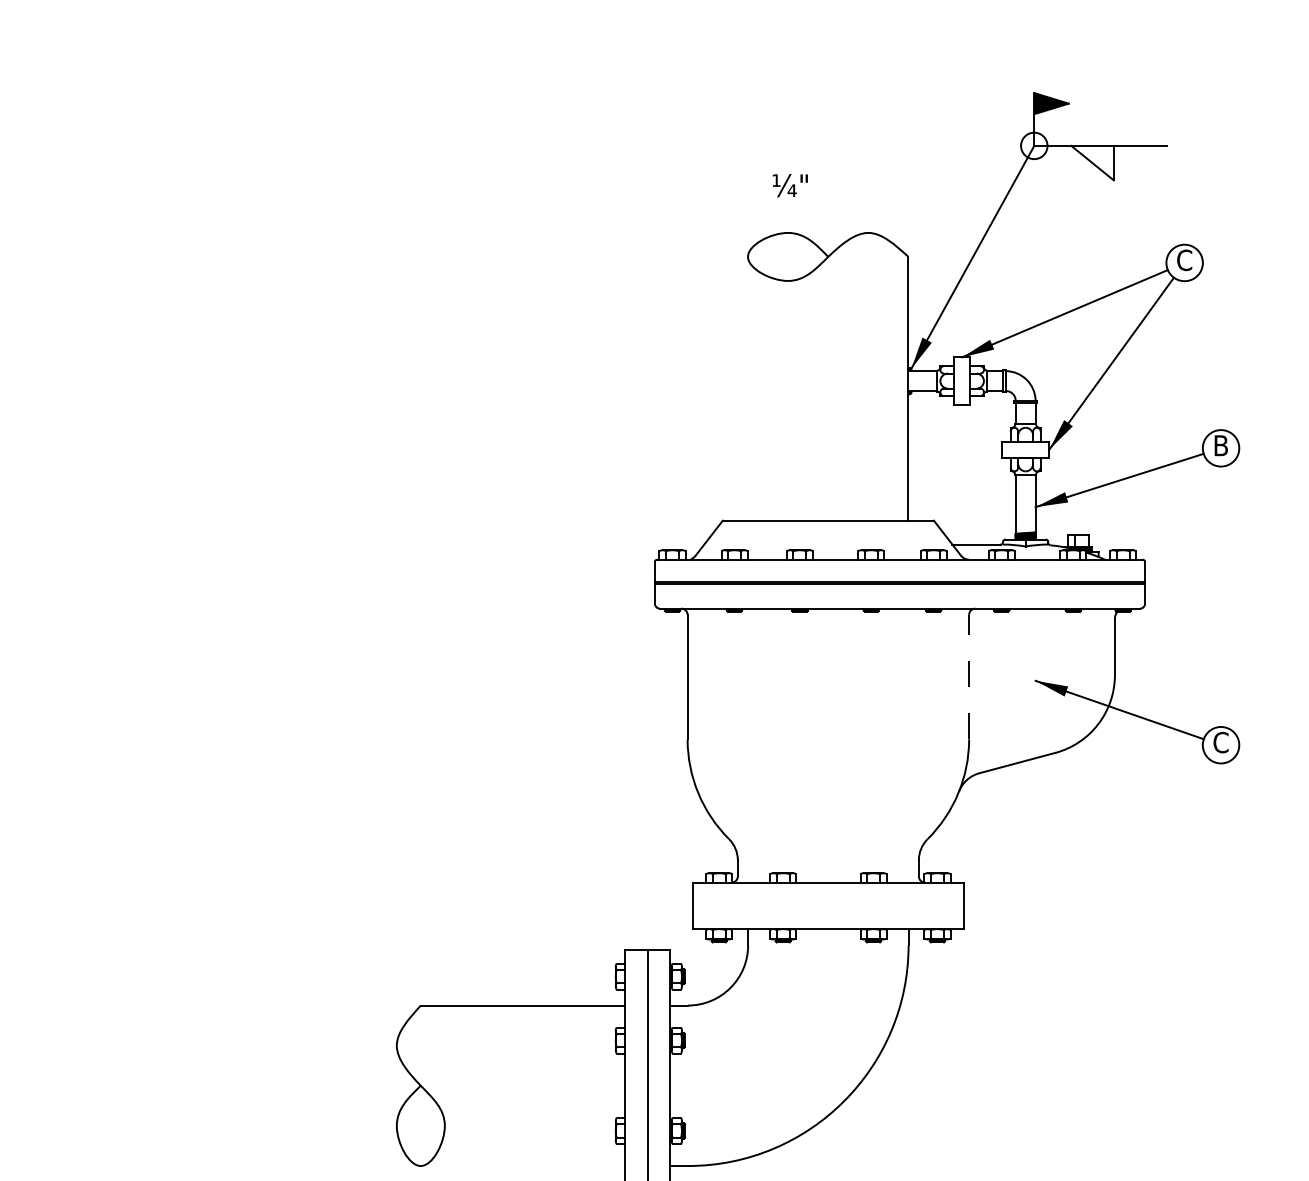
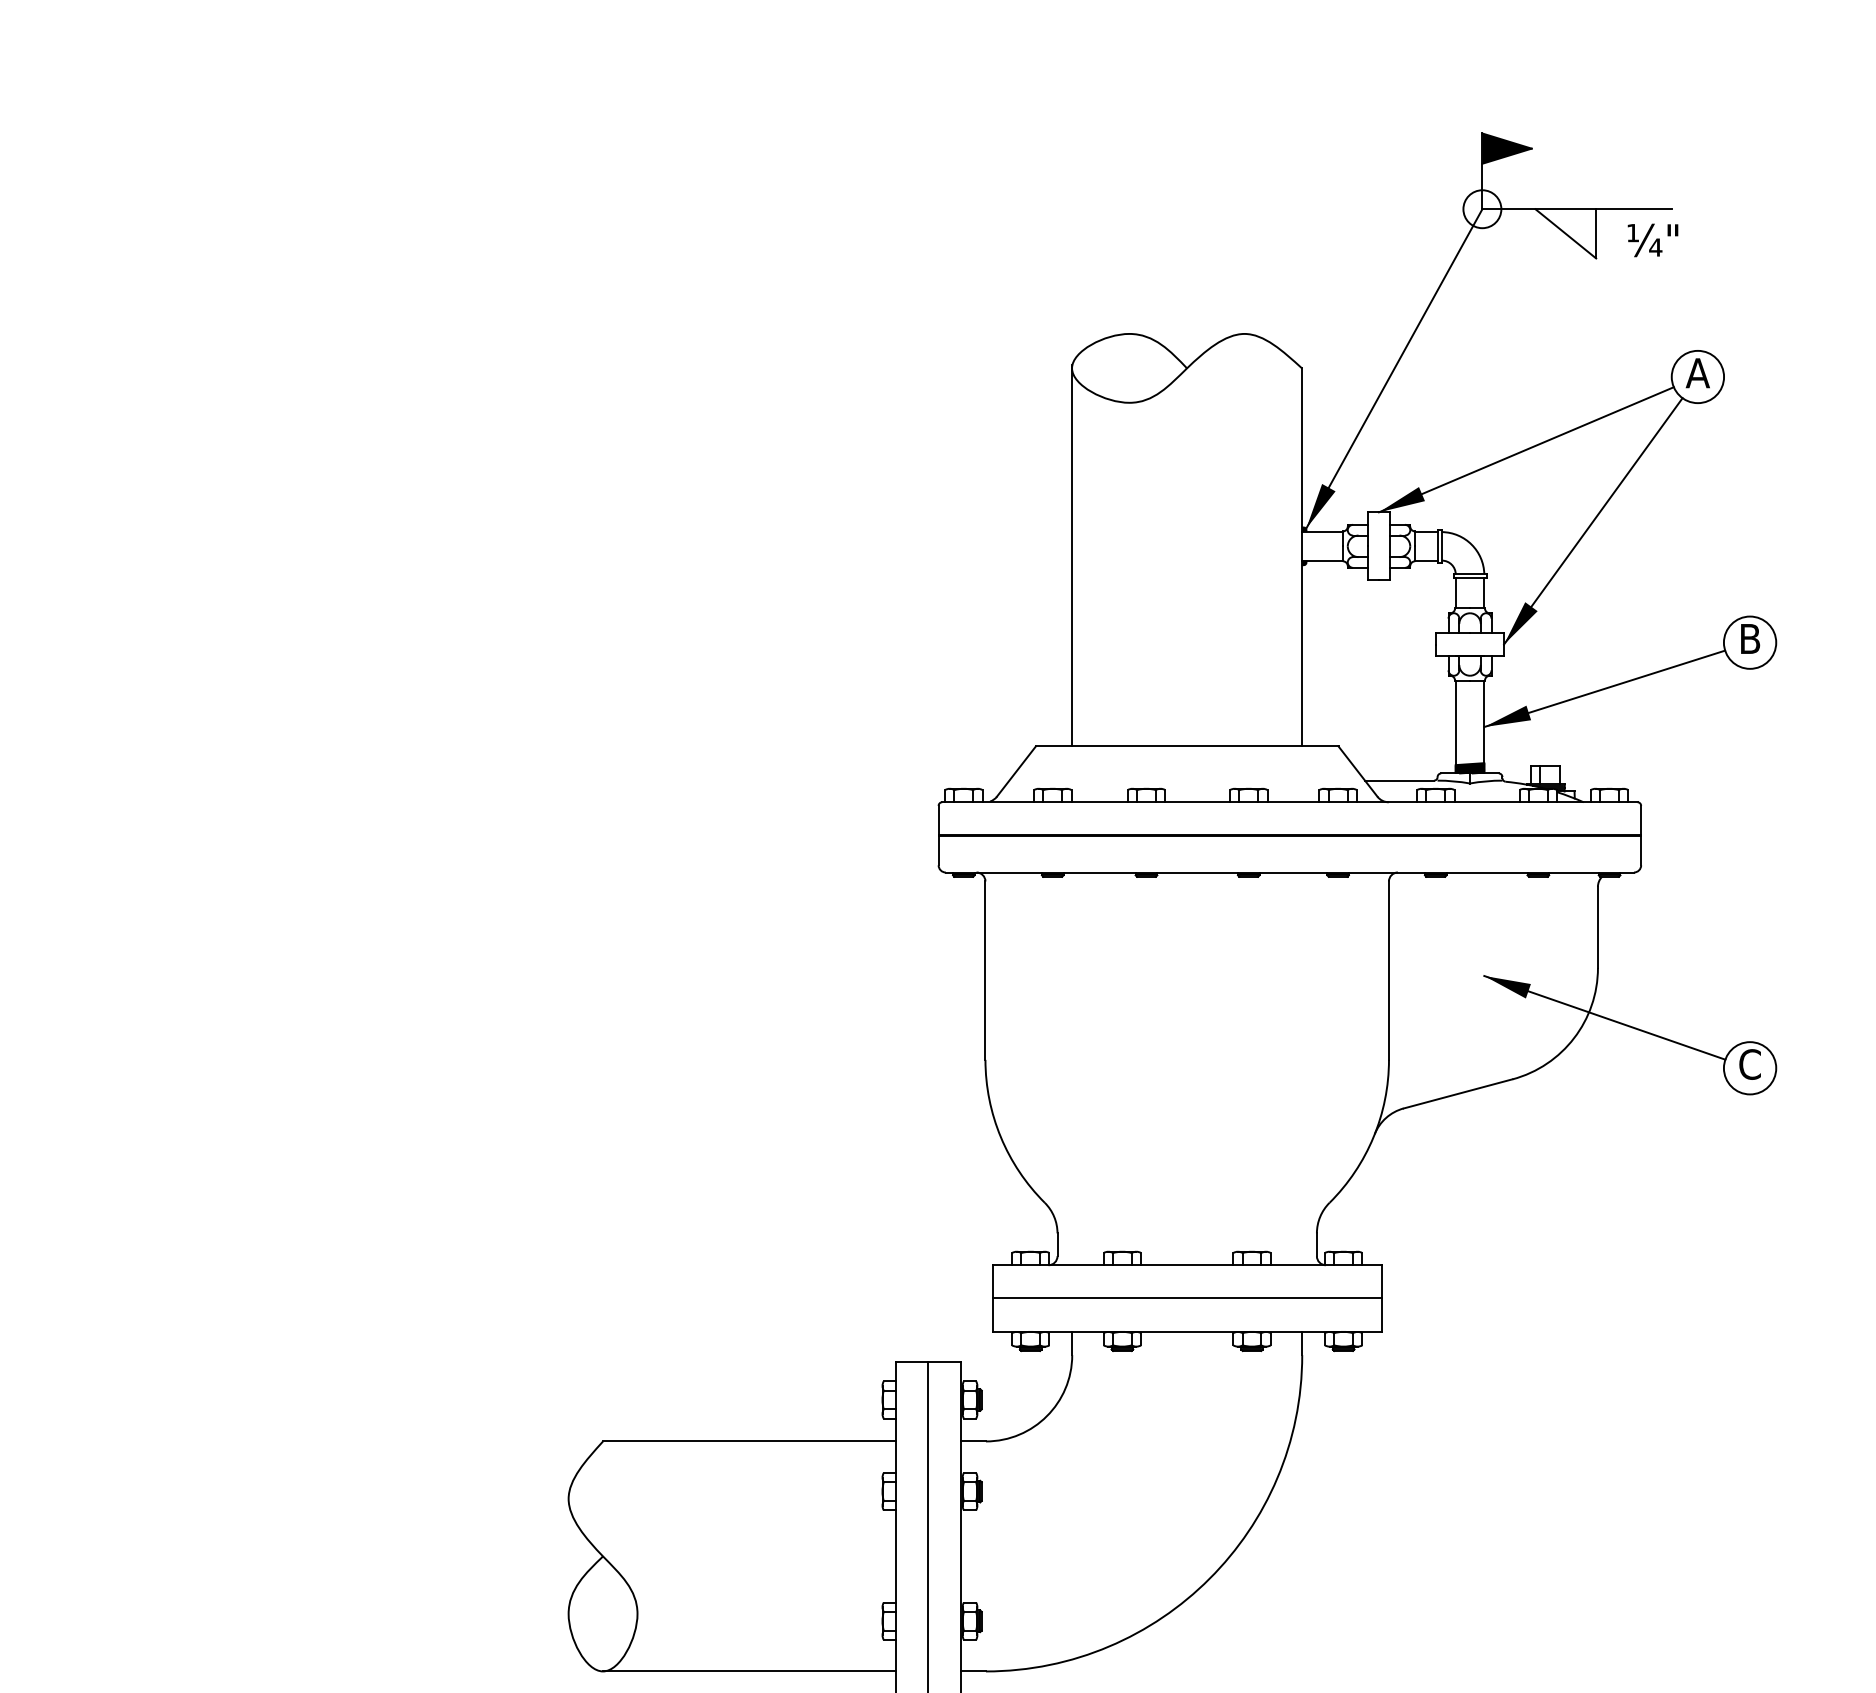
text: (789, 185) -> (1651, 240), moved
text: (1184, 260) -> (1697, 373), C -> A
line: (748, 387) -> (1072, 555), added
line: (969, 676) -> (1389, 969), dashed -> solid
line: (828, 905) -> (1187, 1298), added
line: (522, 1166) -> (748, 1672), added

